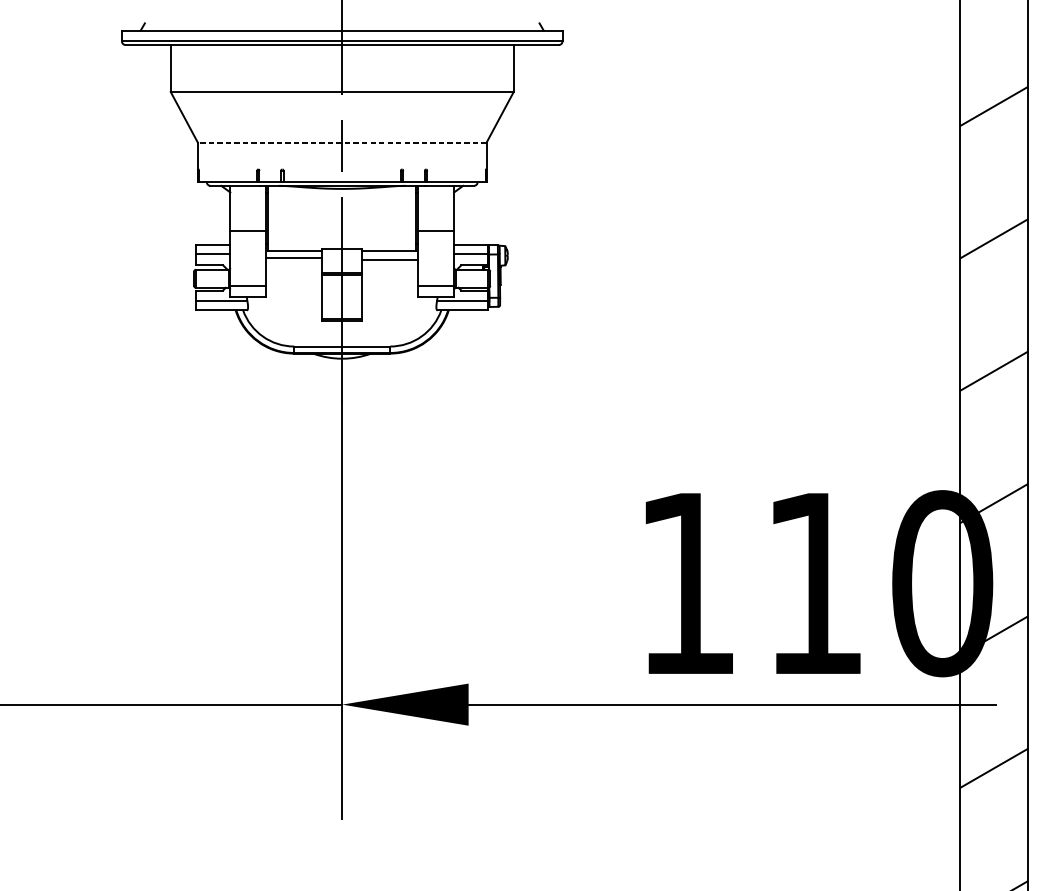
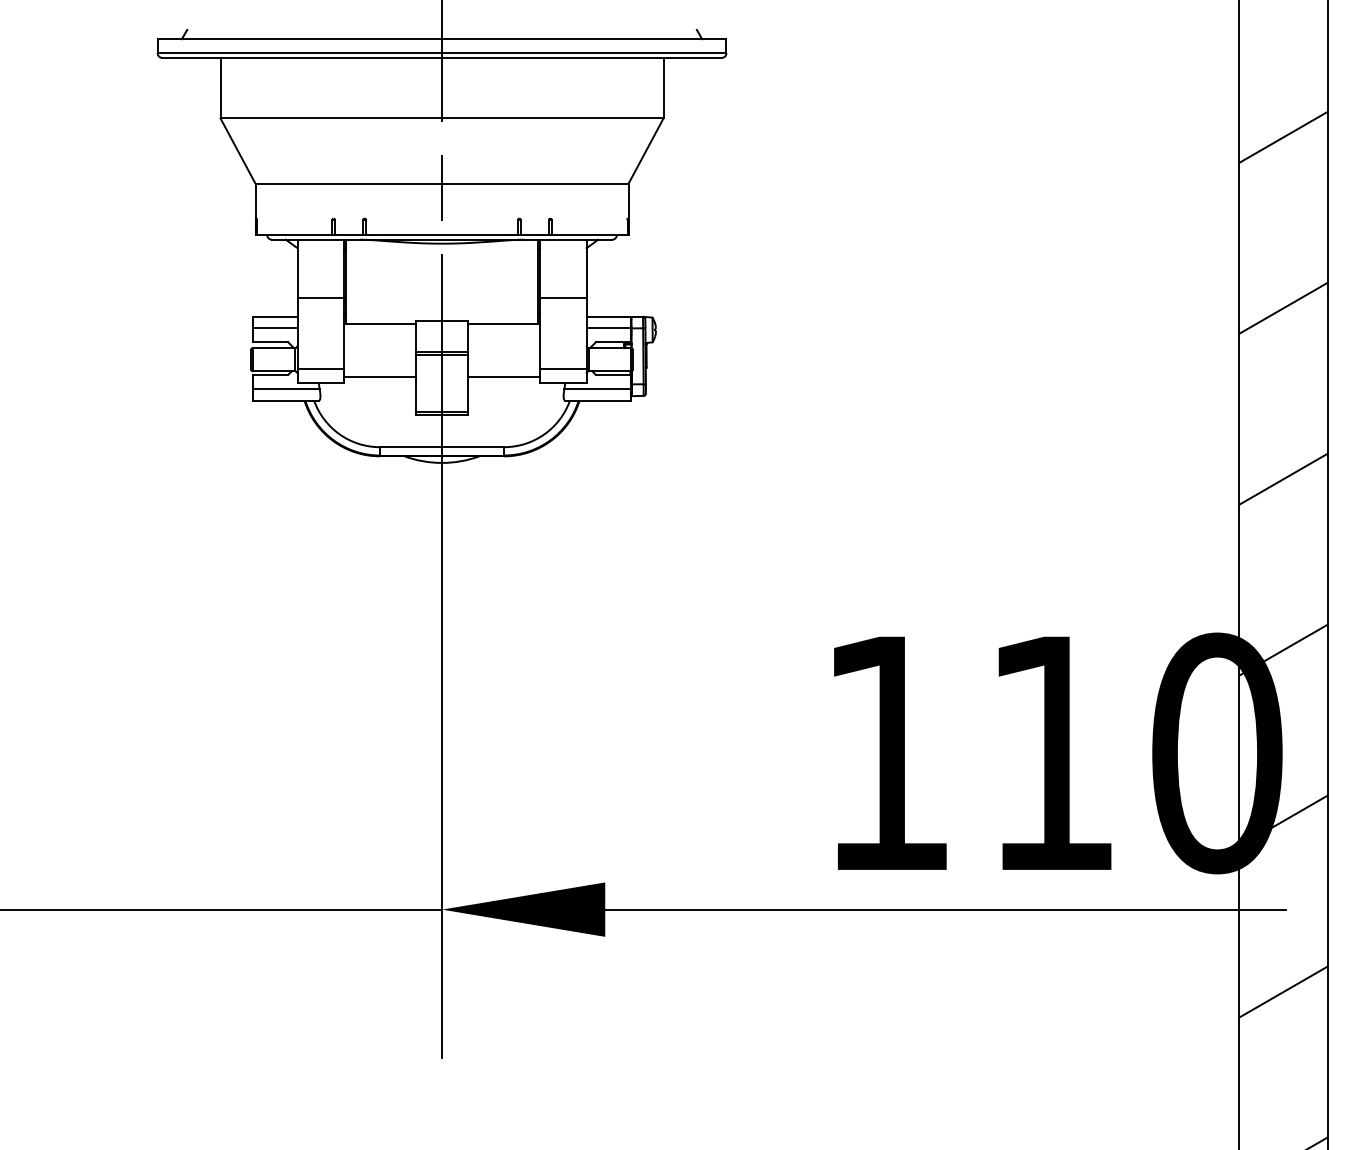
line: (342, 142) -> (442, 183), dashed -> solid
line: (294, 258) -> (380, 377), moved
line: (389, 260) -> (503, 377), moved

